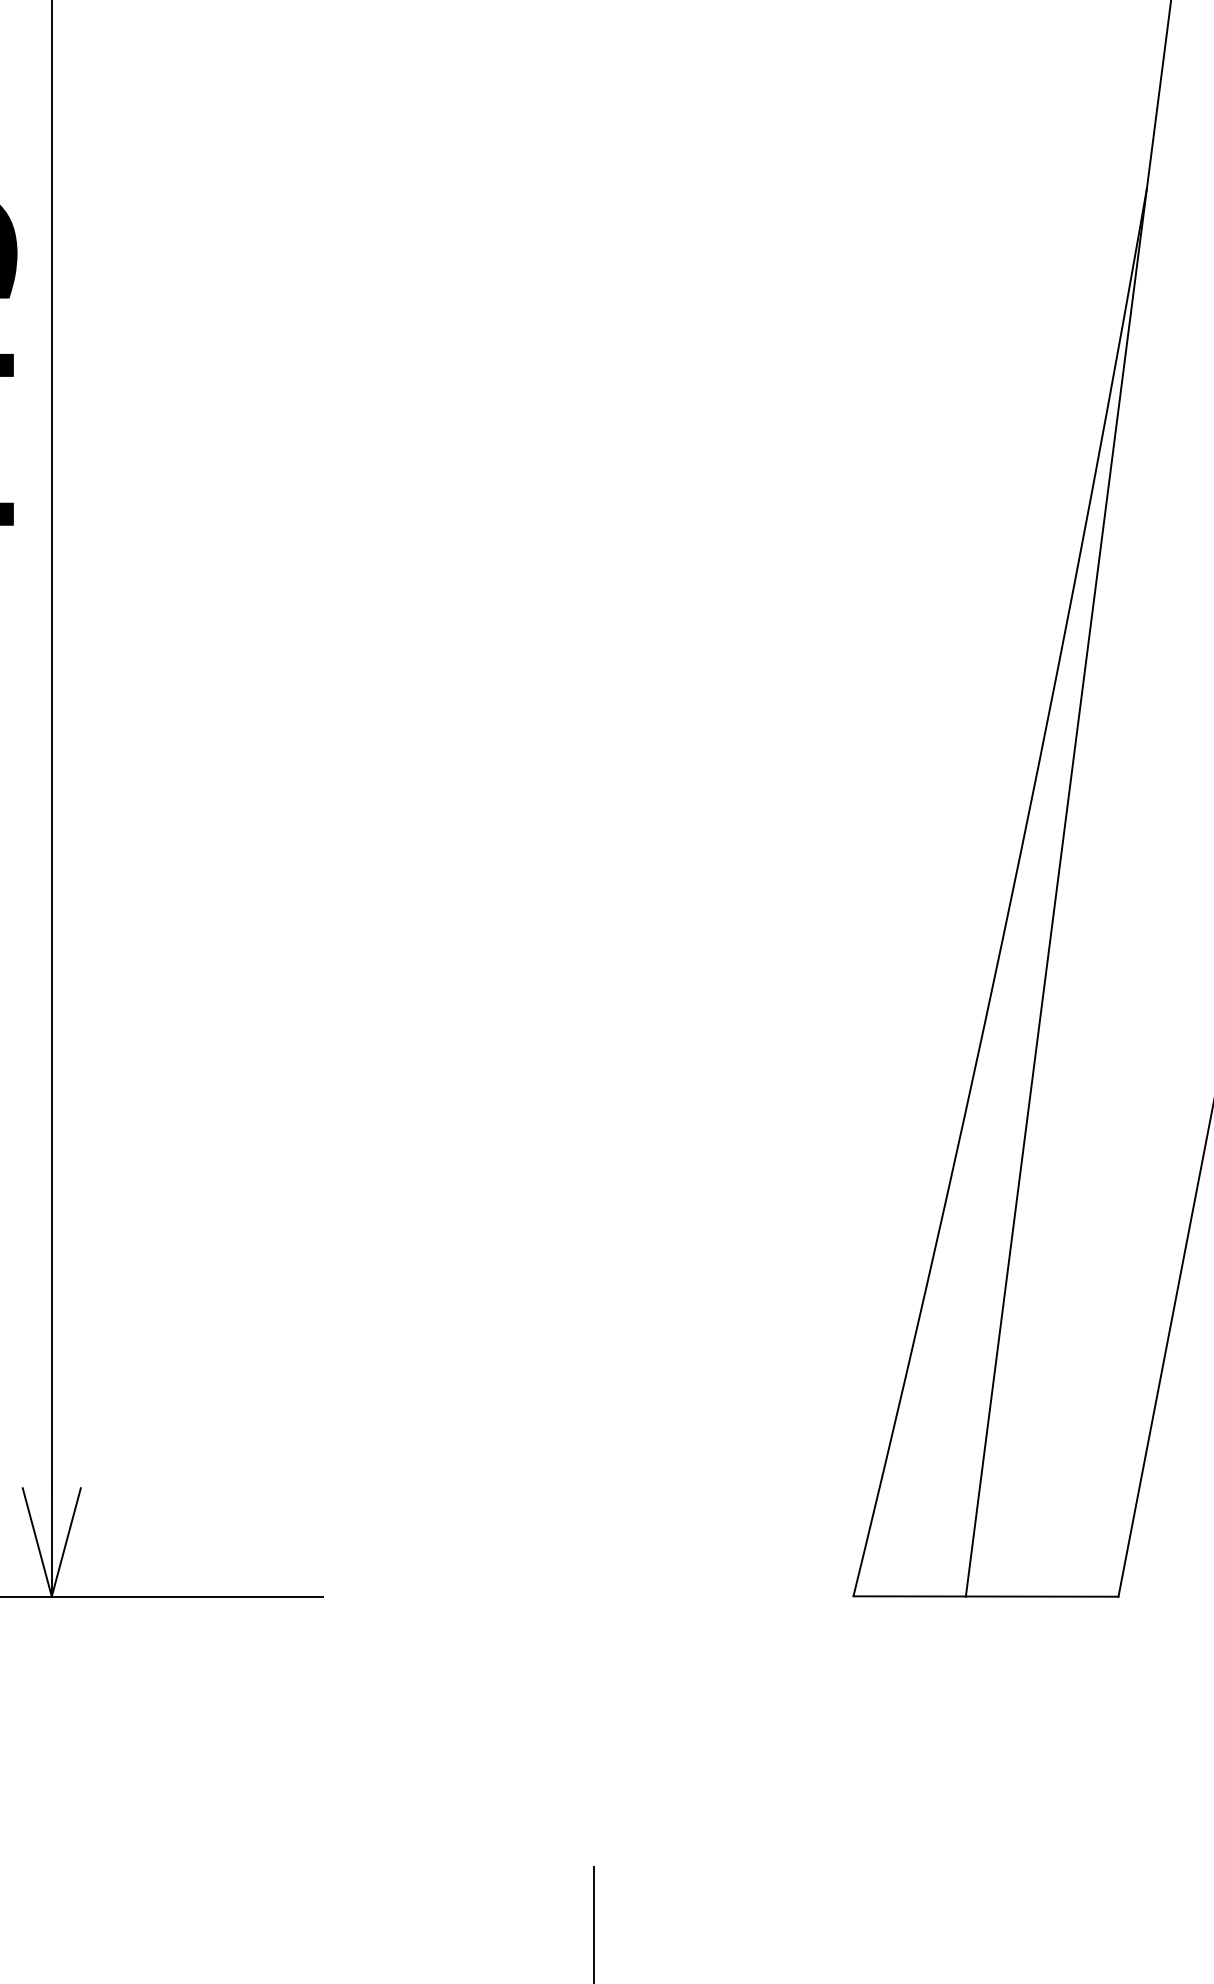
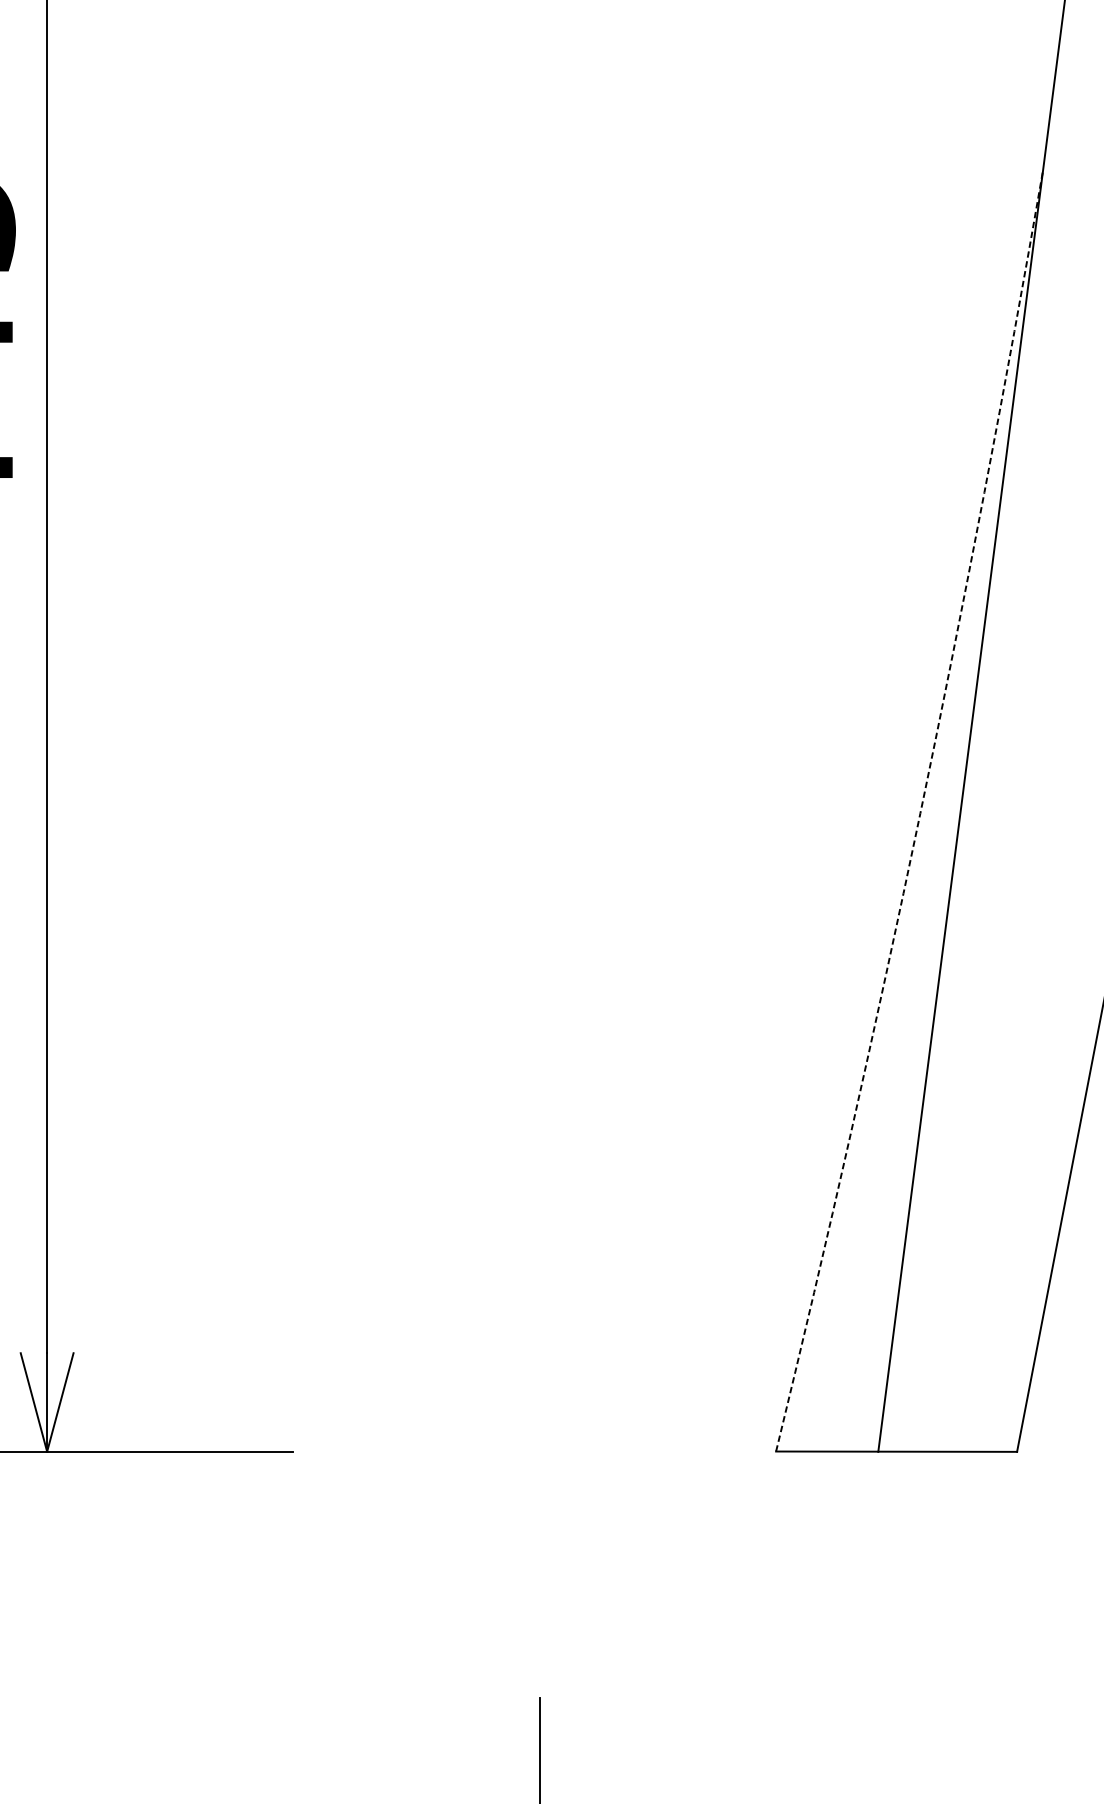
arc: (1012, 894) -> (920, 813), solid -> dashed

